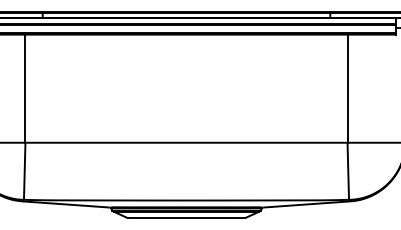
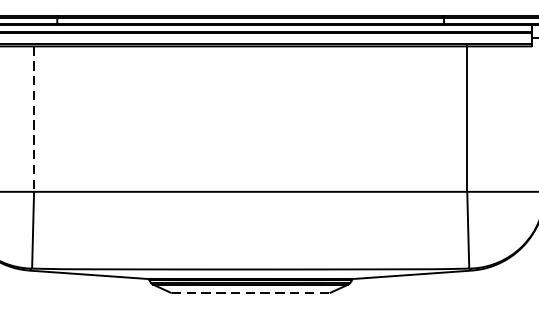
line: (25, 89) -> (34, 120), solid -> dashed
line: (186, 218) -> (250, 293), solid -> dashed

